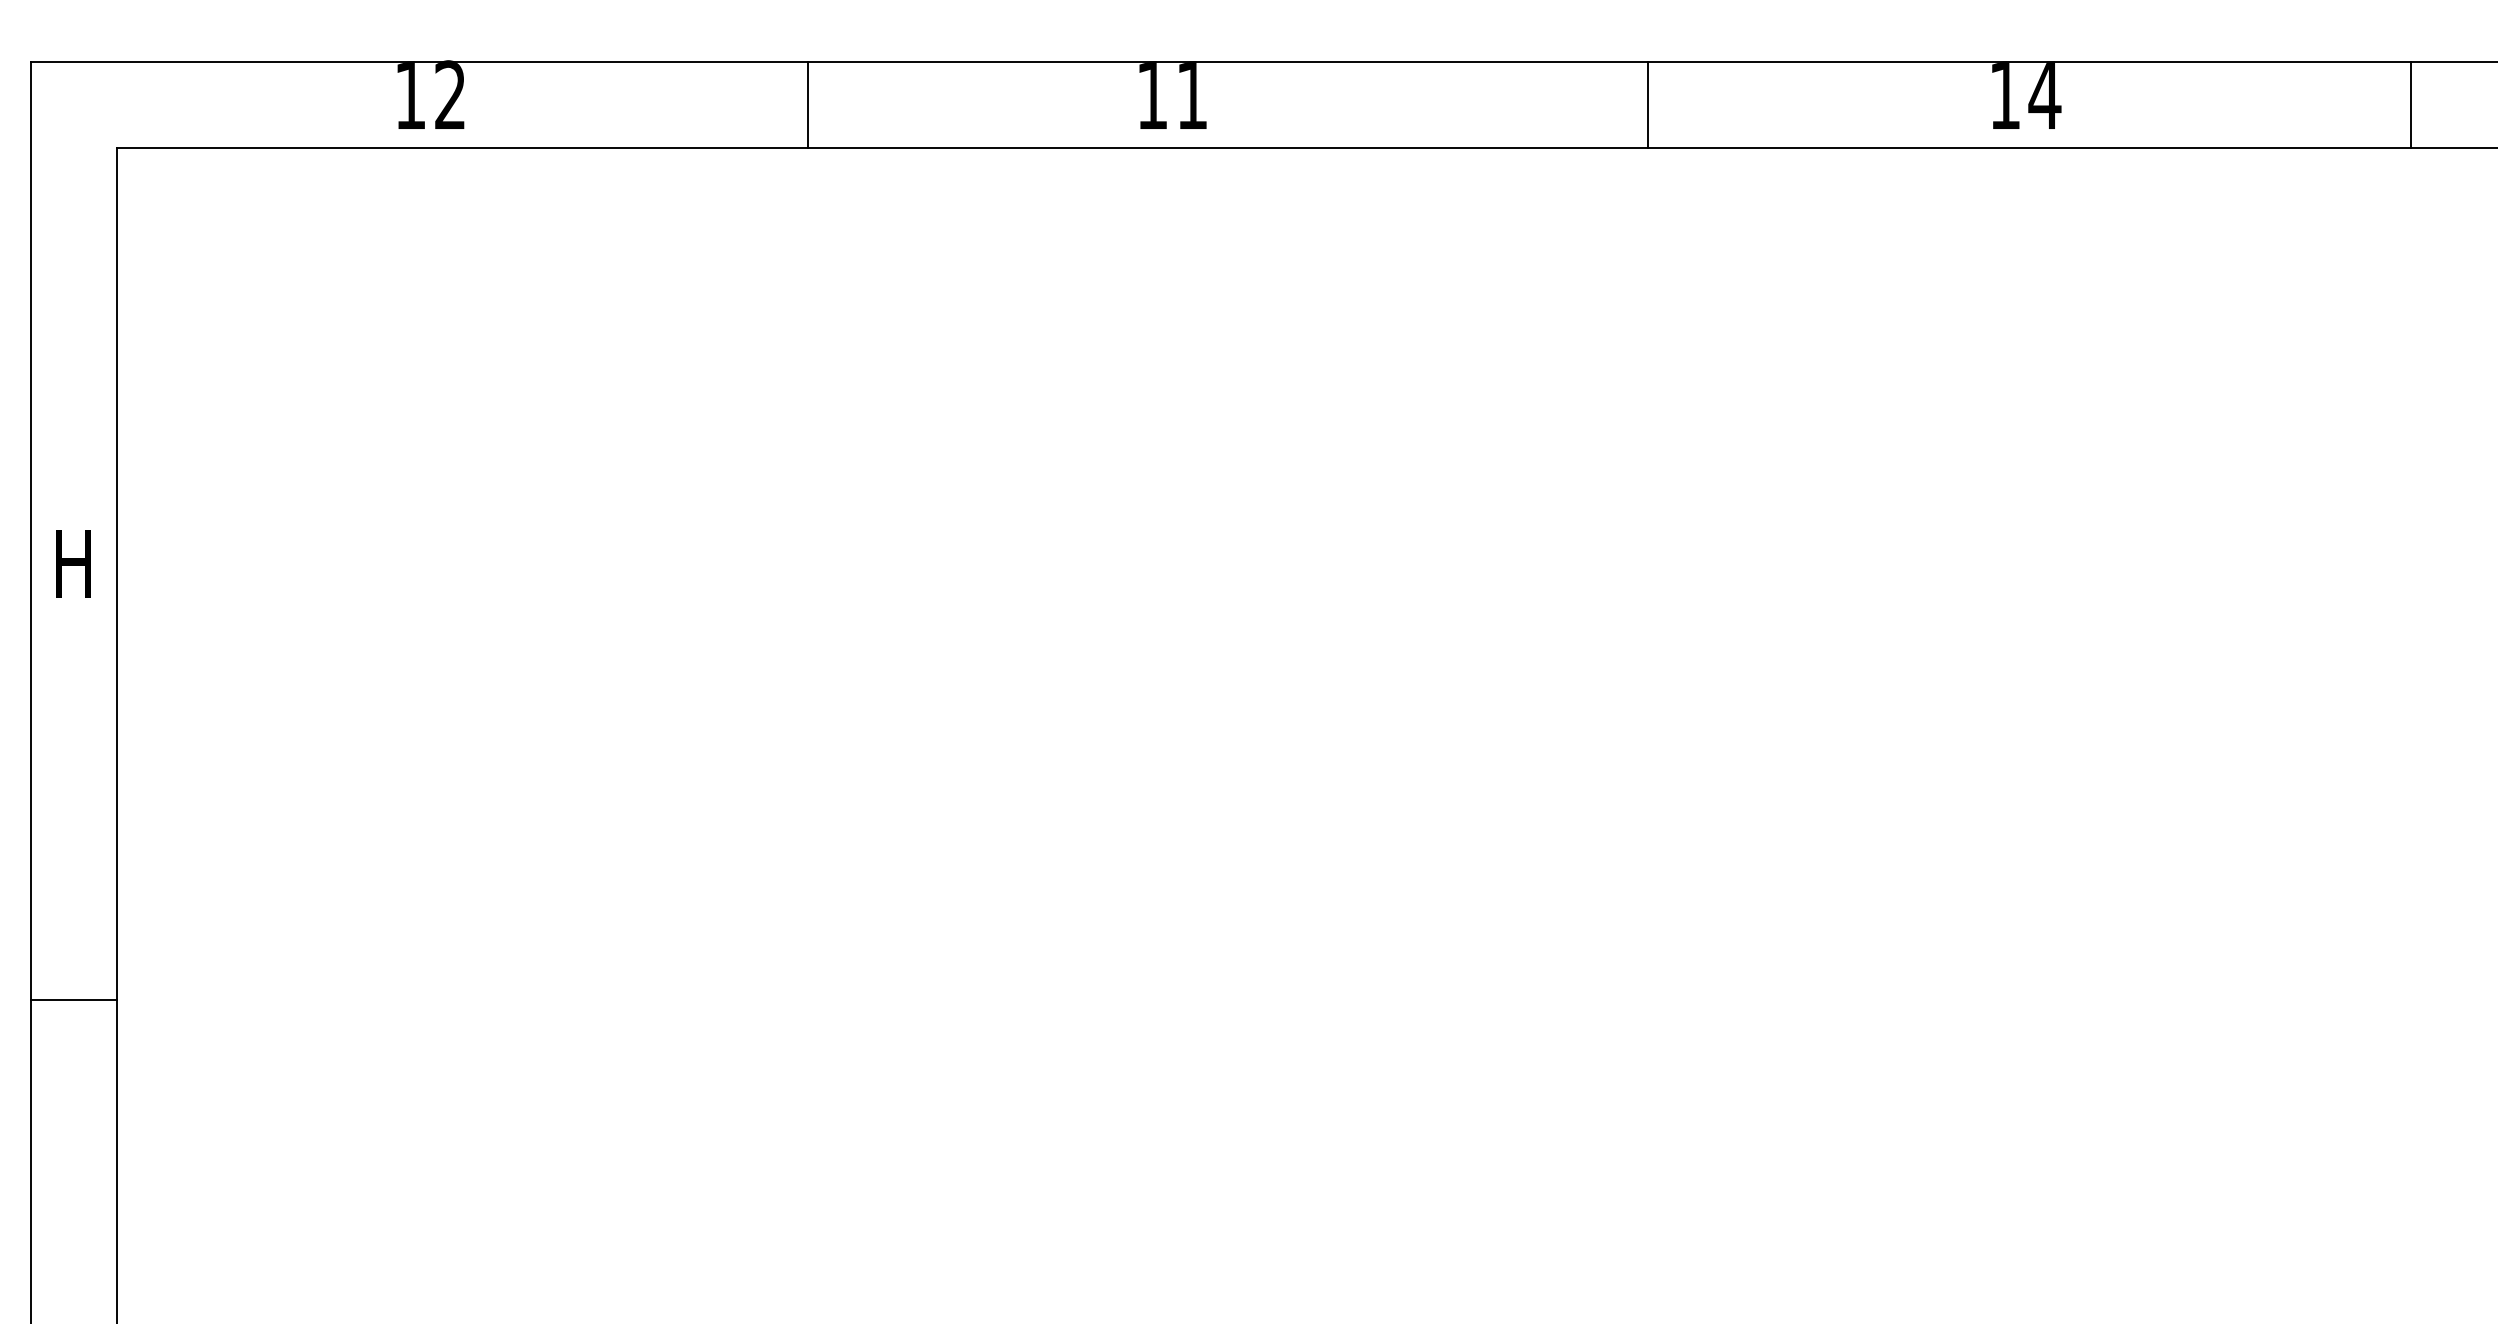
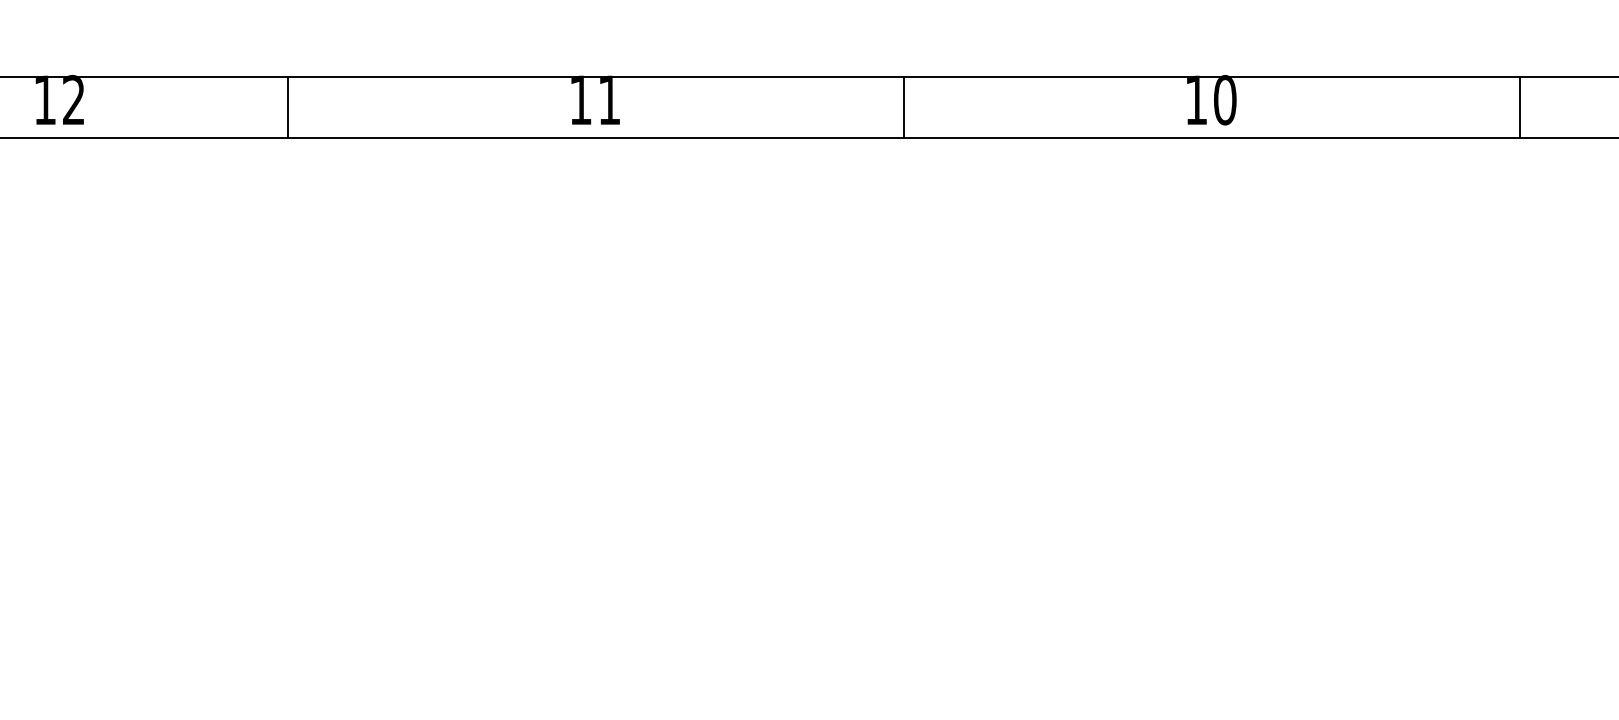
text: (2044, 95) -> (1224, 100), 14 -> 10
line: (807, 104) -> (288, 106), moved
line: (1648, 104) -> (904, 106), moved
line: (2410, 104) -> (1519, 106), moved

